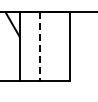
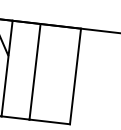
line: (40, 46) -> (35, 71), dashed -> solid

